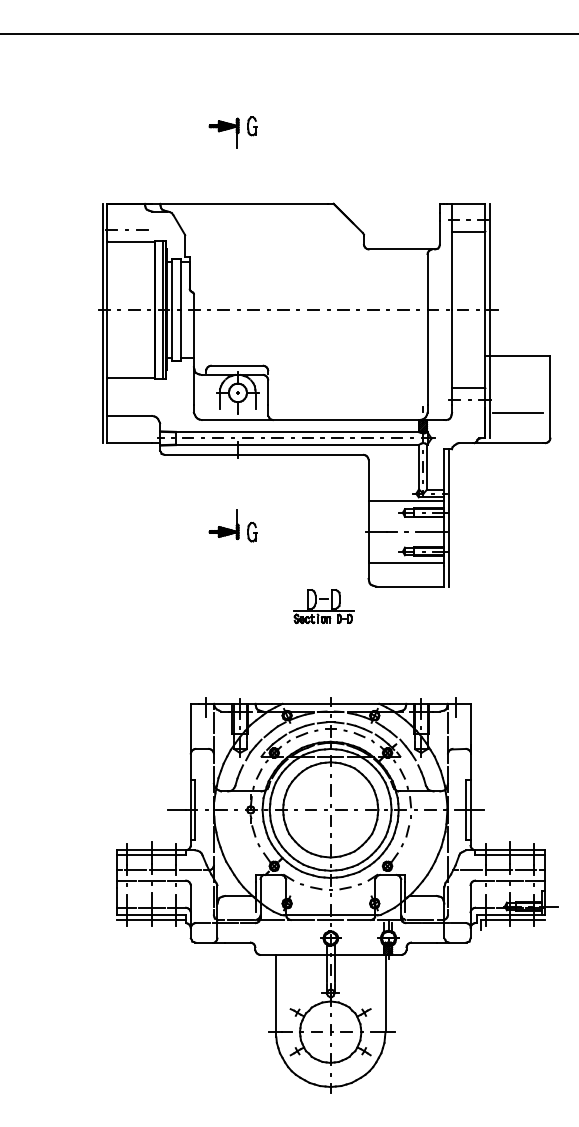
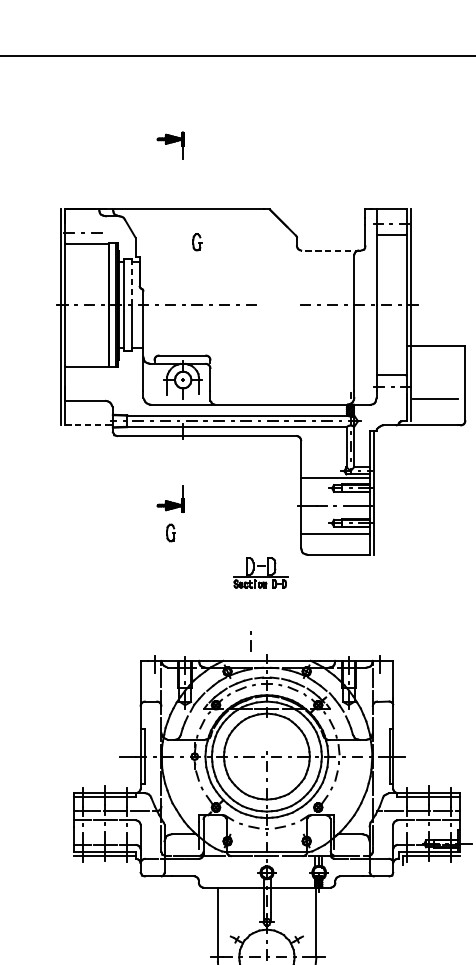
part: (252, 126) -> (197, 242), moved
line: (401, 249) -> (330, 250), solid -> dashed
line: (181, 286) -> (132, 283), solid -> dashed
line: (343, 309) -> (278, 304), removed
line: (129, 443) -> (85, 425), solid -> dashed
part: (252, 532) -> (171, 533), moved
line: (330, 785) -> (250, 641), moved

